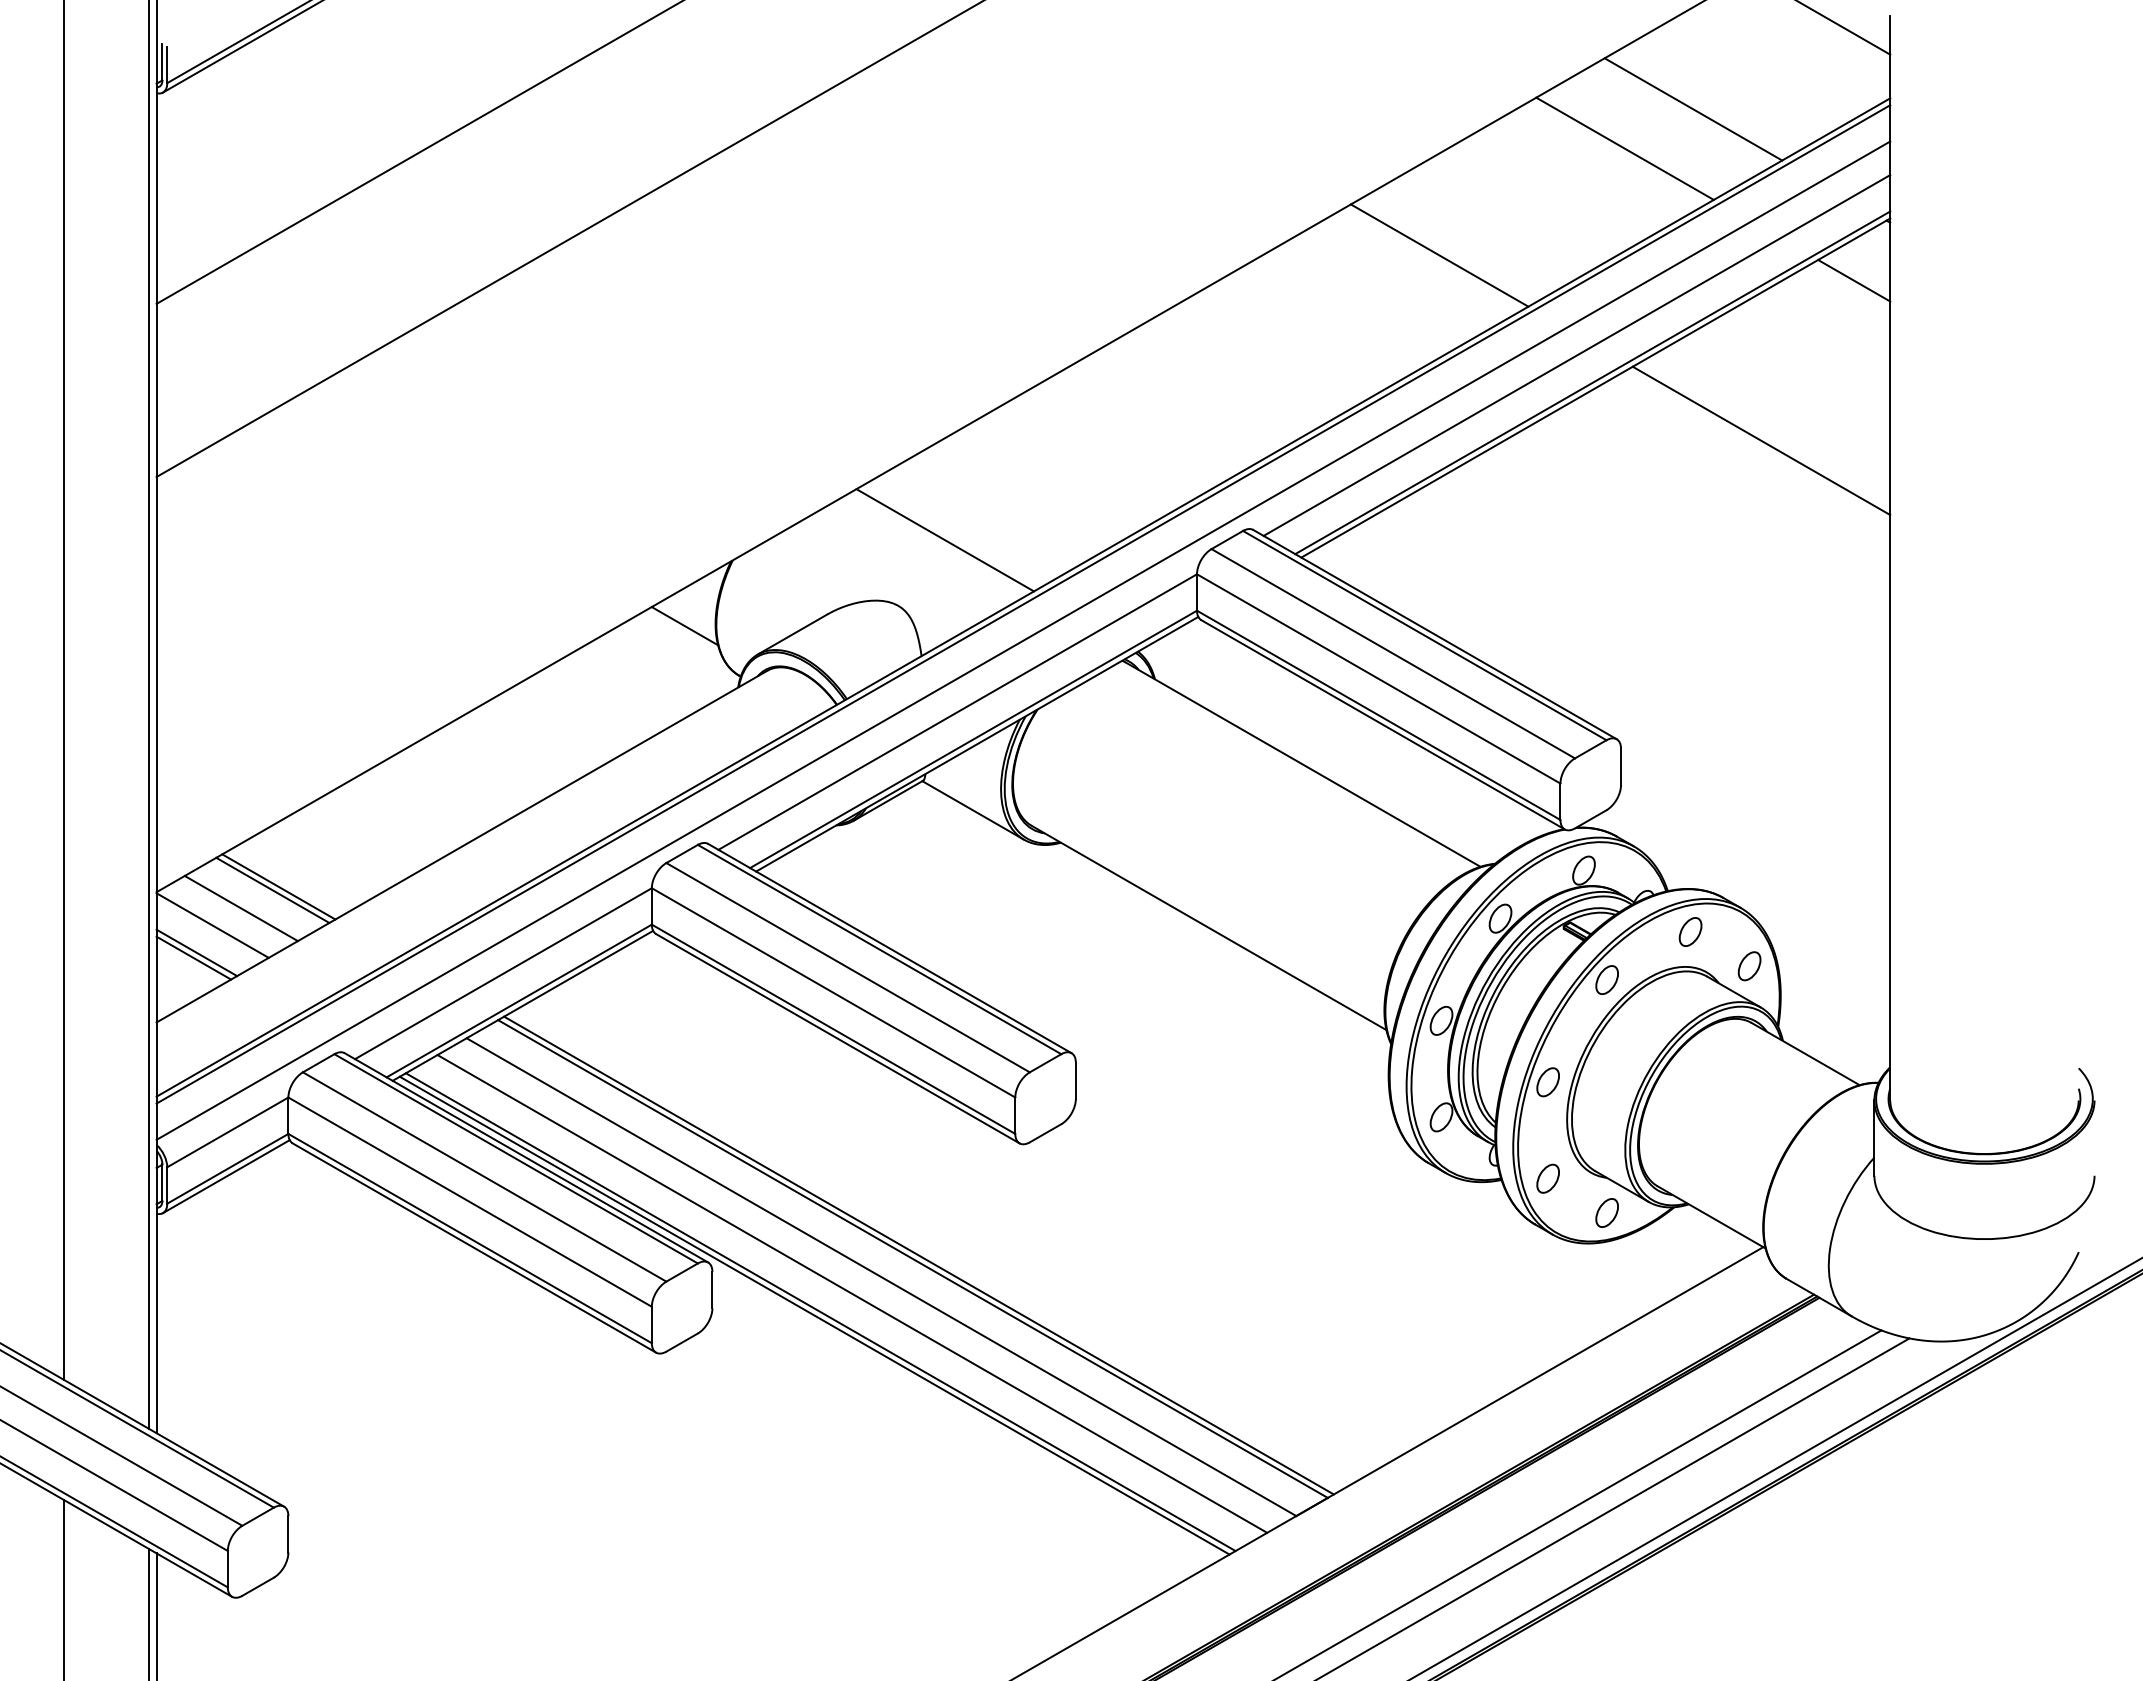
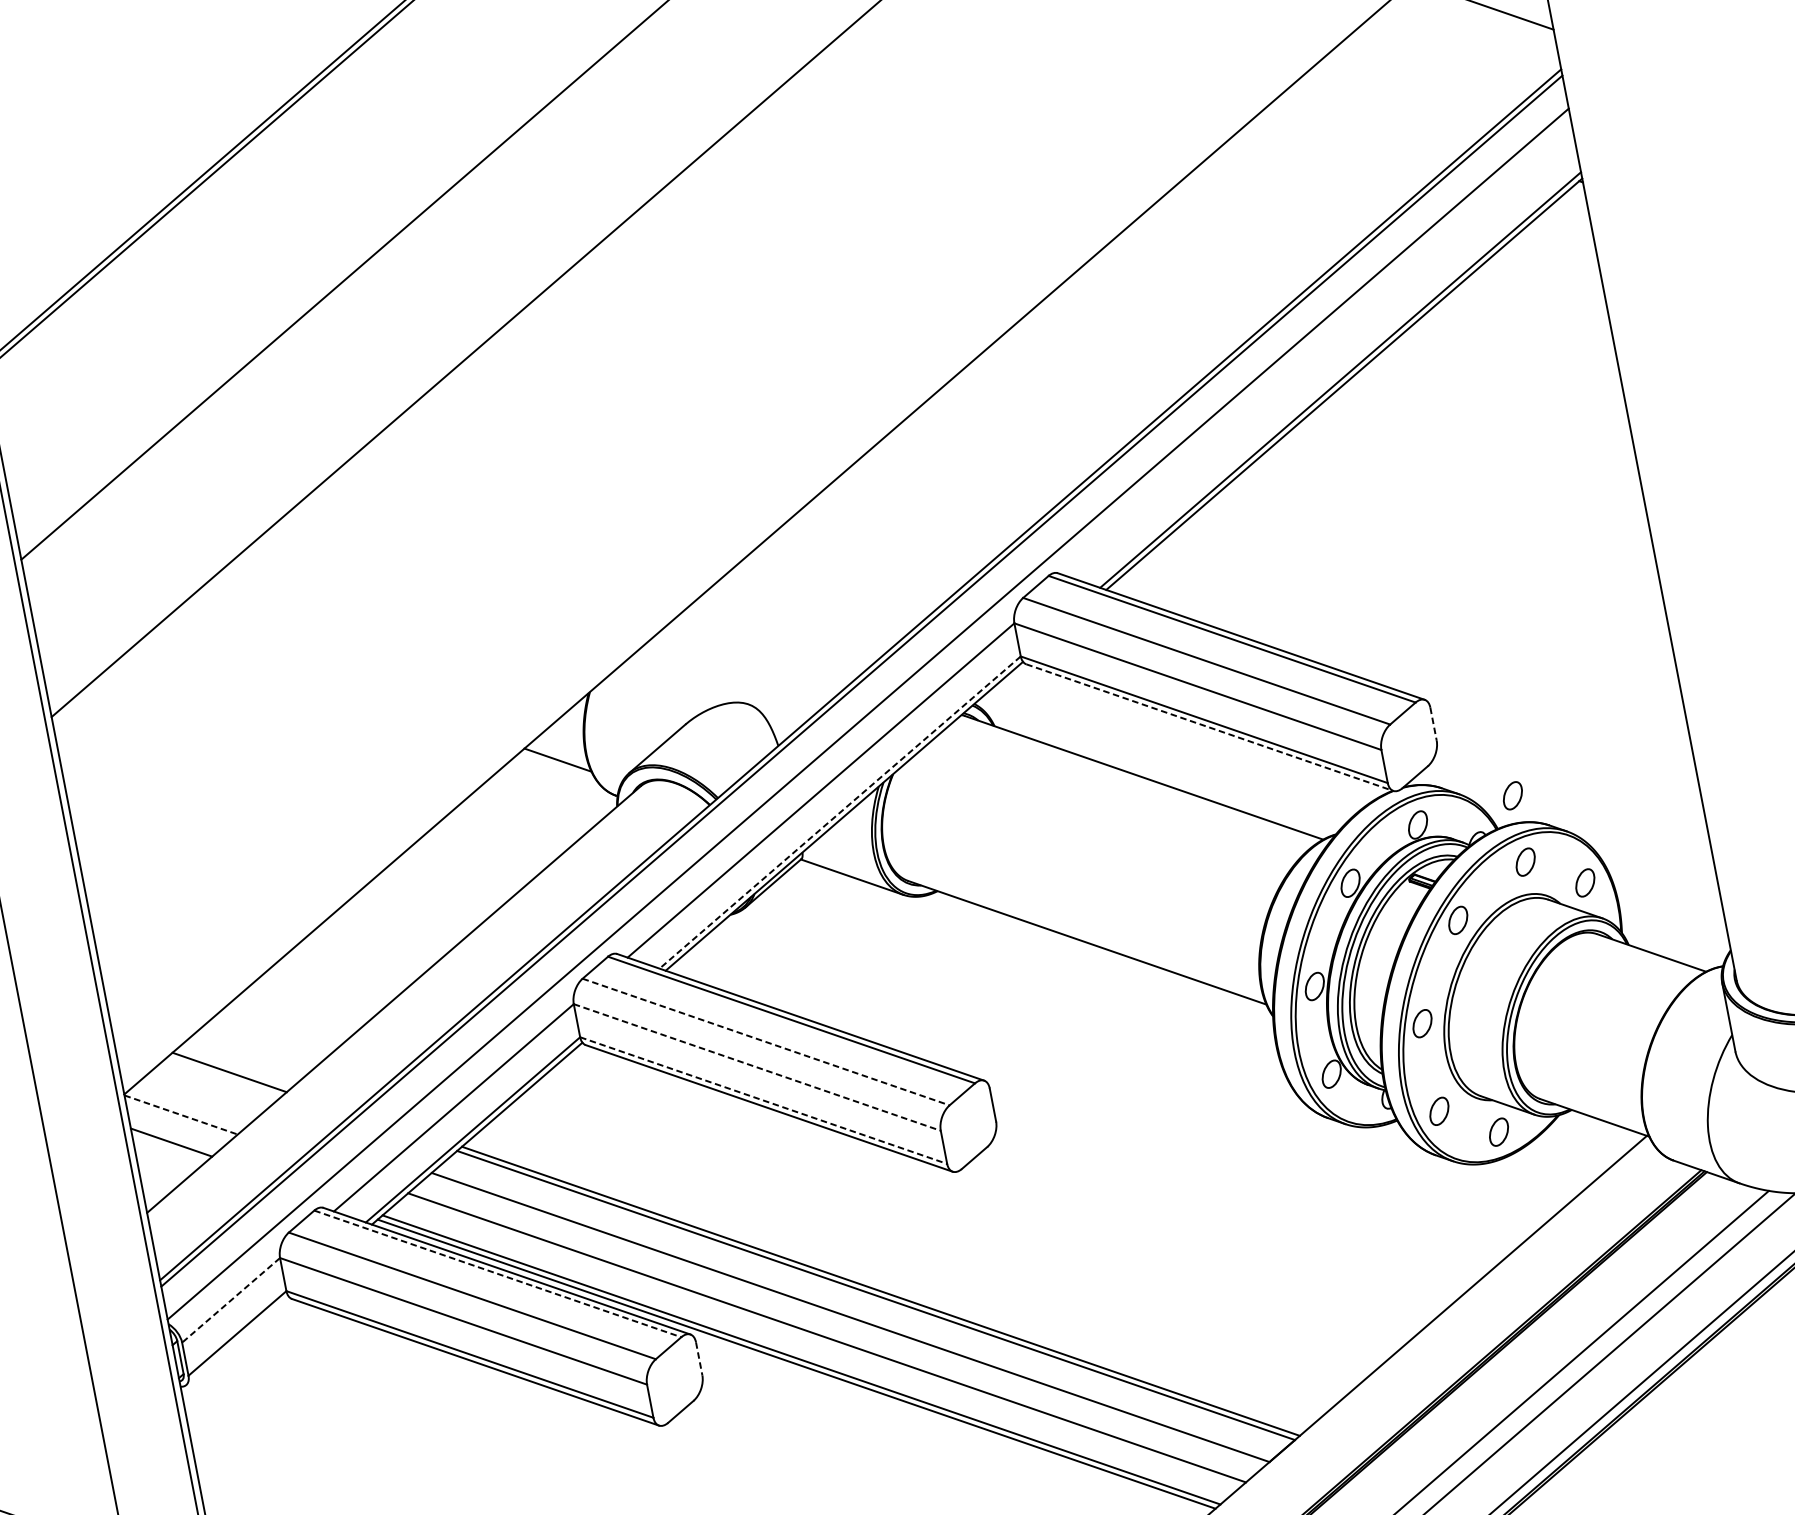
line: (1693, 109) -> (1384, 113), removed
line: (1624, 148) -> (1328, 161), removed
line: (1439, 255) -> (1179, 291), removed
line: (1854, 280) -> (1560, 241), removed
line: (1576, 355) -> (1321, 358), removed
line: (1761, 440) -> (1504, 402), removed
line: (945, 540) -> (779, 636), removed
line: (1383, 724) -> (1210, 727), solid -> dashed
line: (973, 739) -> (840, 812), solid -> dashed
line: (1621, 767) -> (1434, 724), solid -> dashed
part: (1690, 858) -> (1512, 795), added
line: (278, 886) -> (234, 1067), removed
line: (240, 908) -> (203, 1094), removed
line: (212, 925) -> (180, 1114), solid -> dashed
line: (193, 957) -> (169, 1147), removed
line: (848, 967) -> (766, 1041), solid -> dashed
line: (833, 992) -> (757, 1067), solid -> dashed
line: (833, 1029) -> (763, 1100), solid -> dashed
line: (227, 1132) -> (230, 1300), solid -> dashed
line: (516, 1158) -> (498, 1273), solid -> dashed
line: (225, 1176) -> (236, 1340), removed
line: (712, 1290) -> (699, 1359), solid -> dashed

